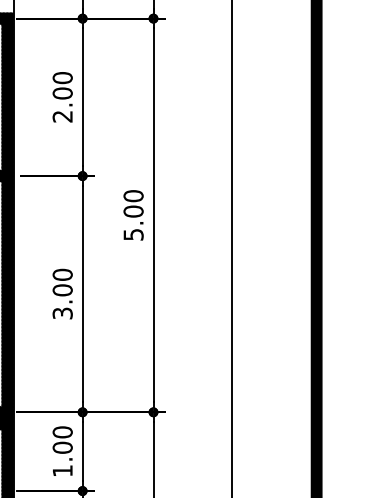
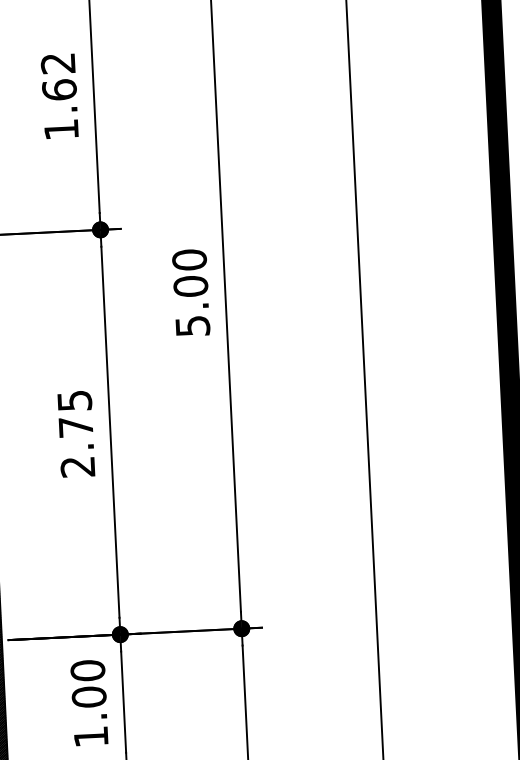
text: (62, 97) -> (59, 96), 2.00 -> 1.62
text: (62, 293) -> (75, 432), 3.00 -> 2.75

